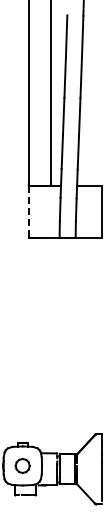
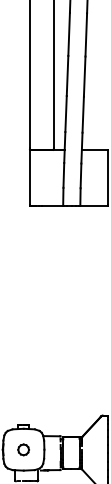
line: (28, 211) -> (29, 177), dashed -> solid
part: (22, 466) -> (23, 450), size x0.71

